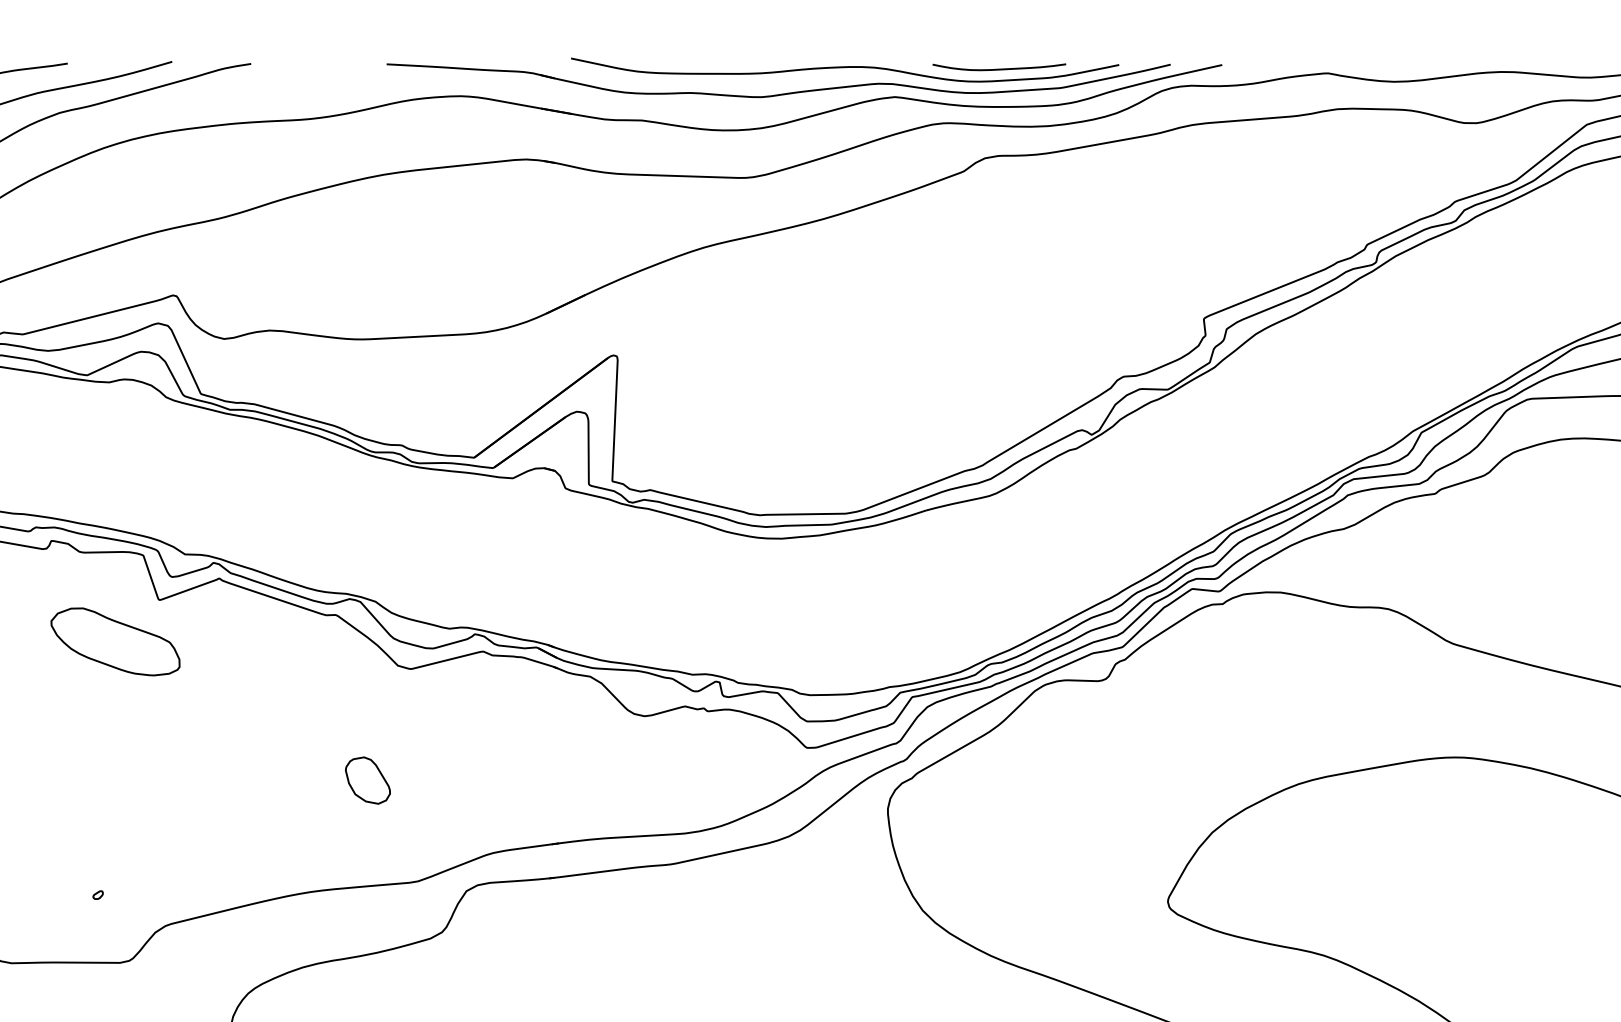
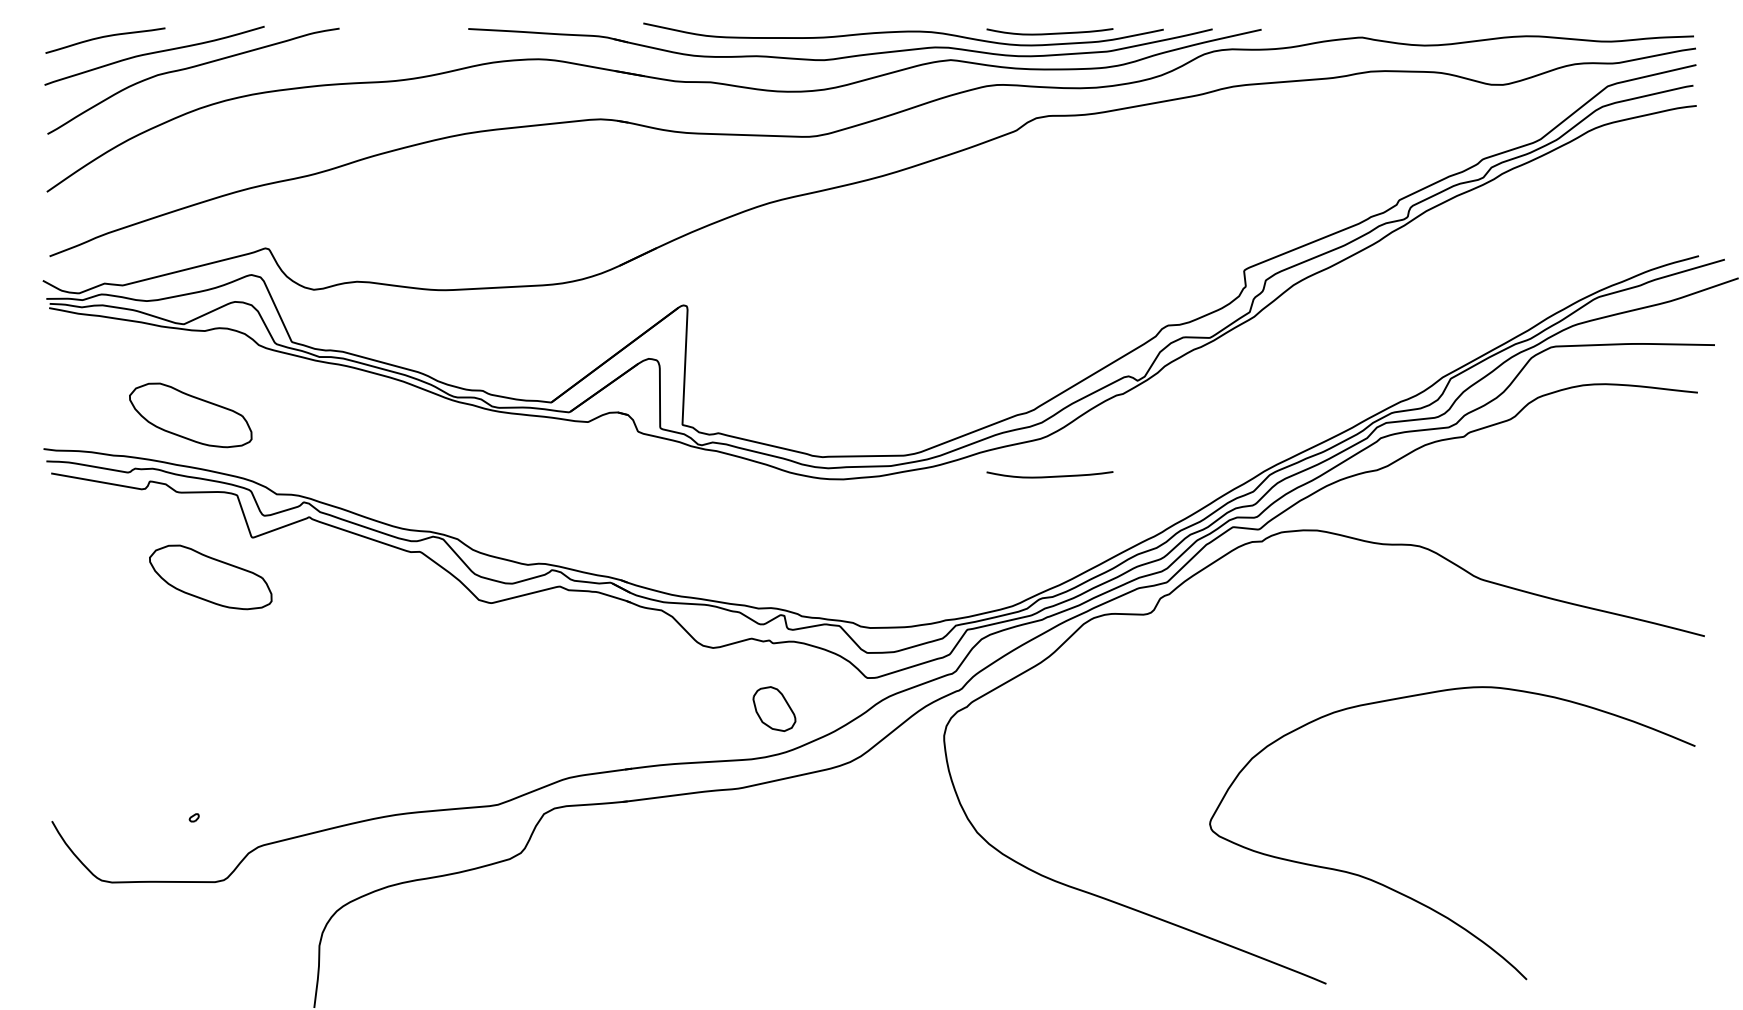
part: (94, 471) -> (190, 415), added
curve: (998, 535) -> (1049, 476), added
part: (367, 779) -> (774, 708), moved

